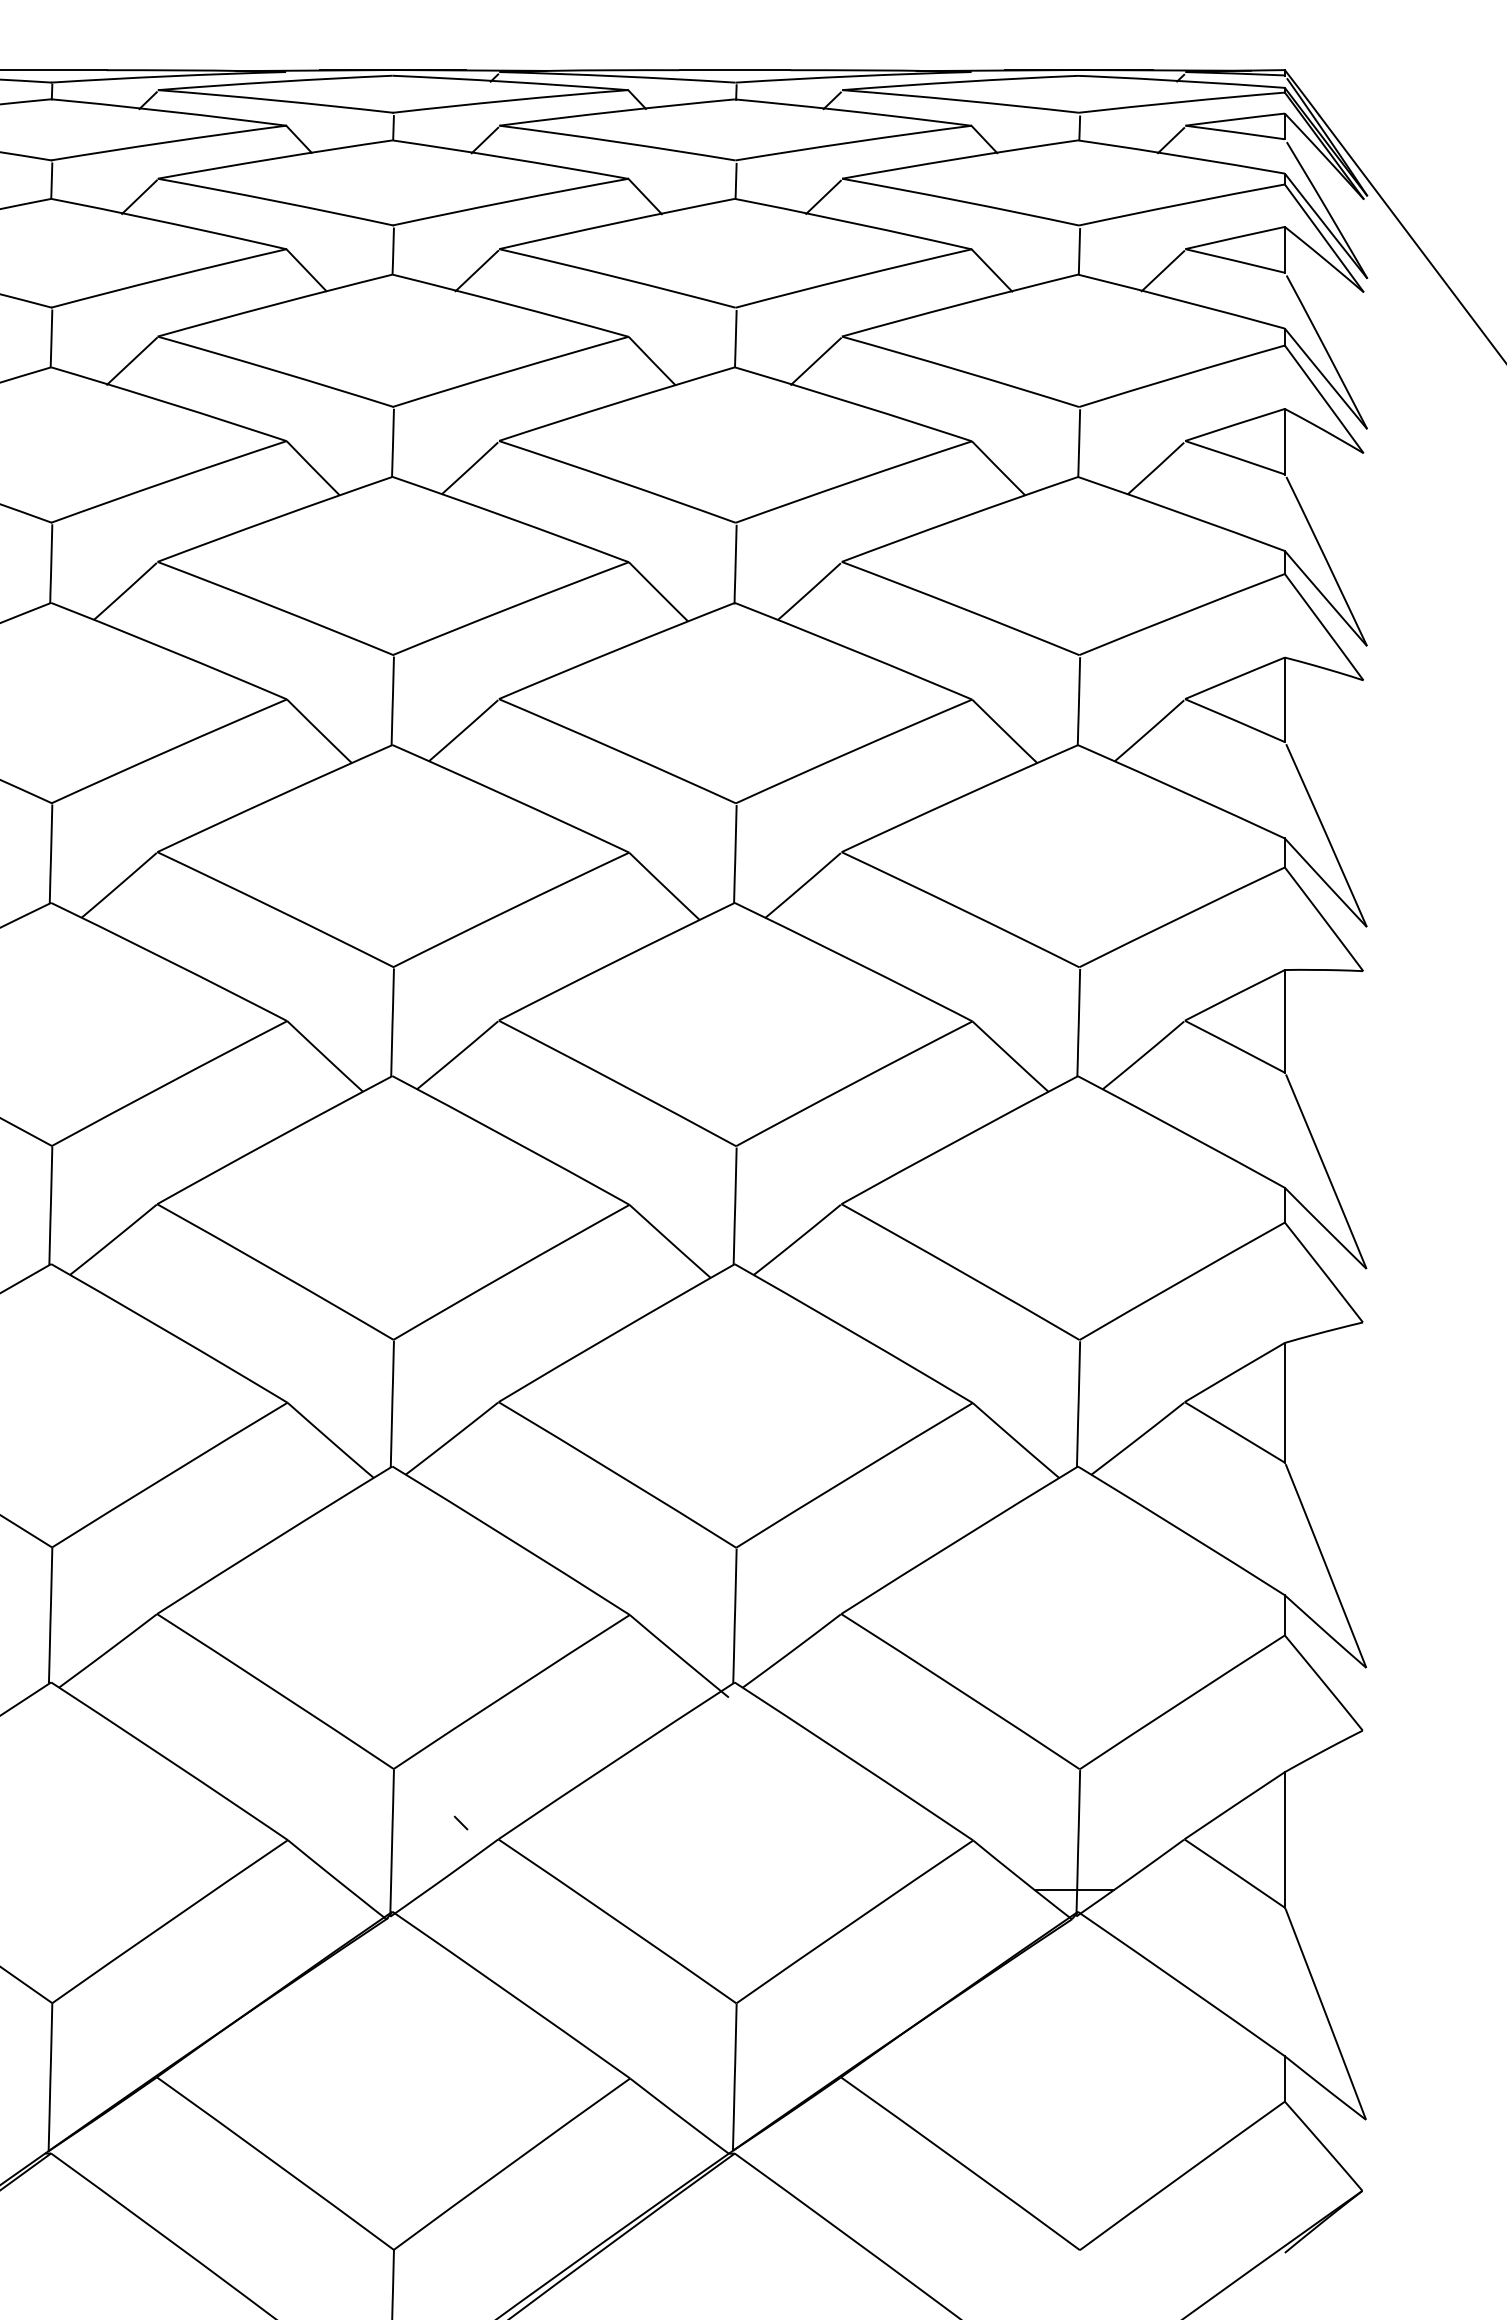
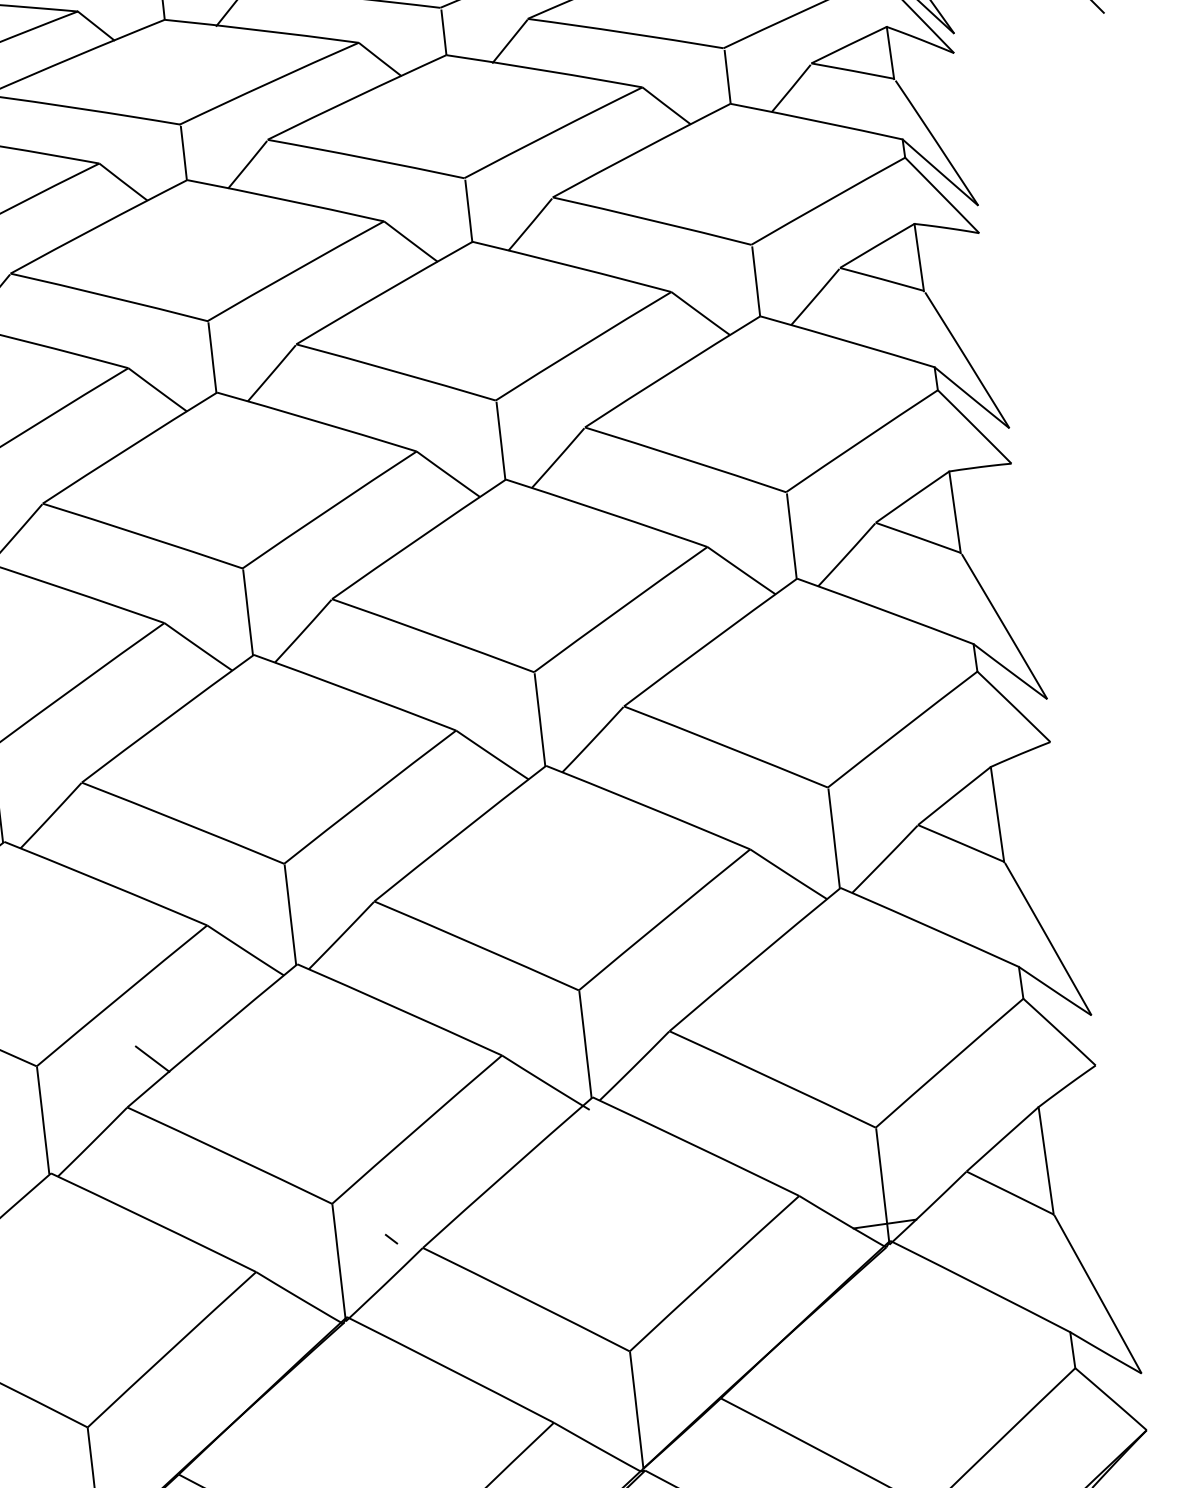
line: (196, 1558) -> (152, 1059), added

